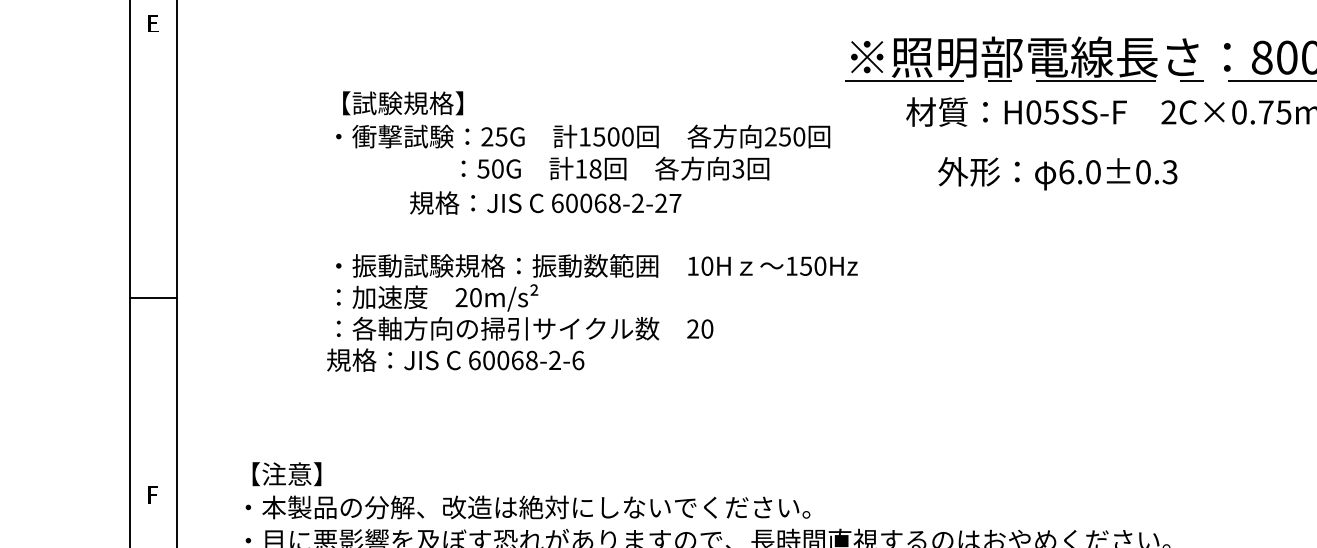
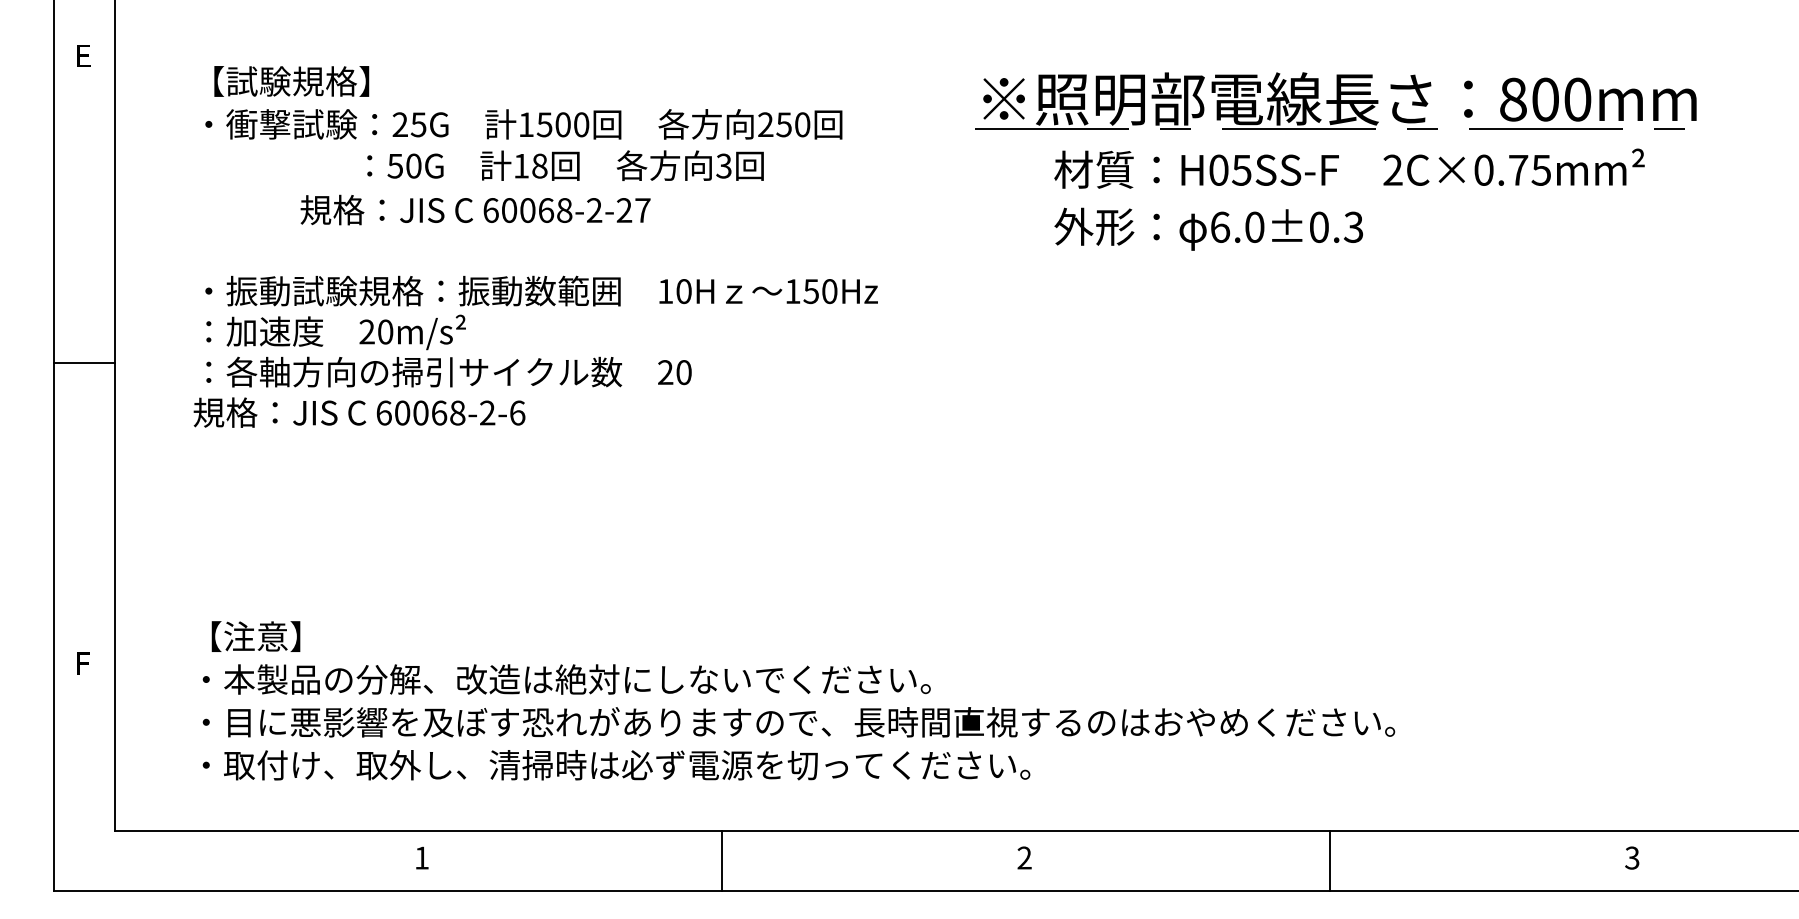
text: (1057, 173) -> (1208, 228), moved
text: (592, 231) -> (535, 246), moved
line: (153, 298) -> (83, 362), moved

